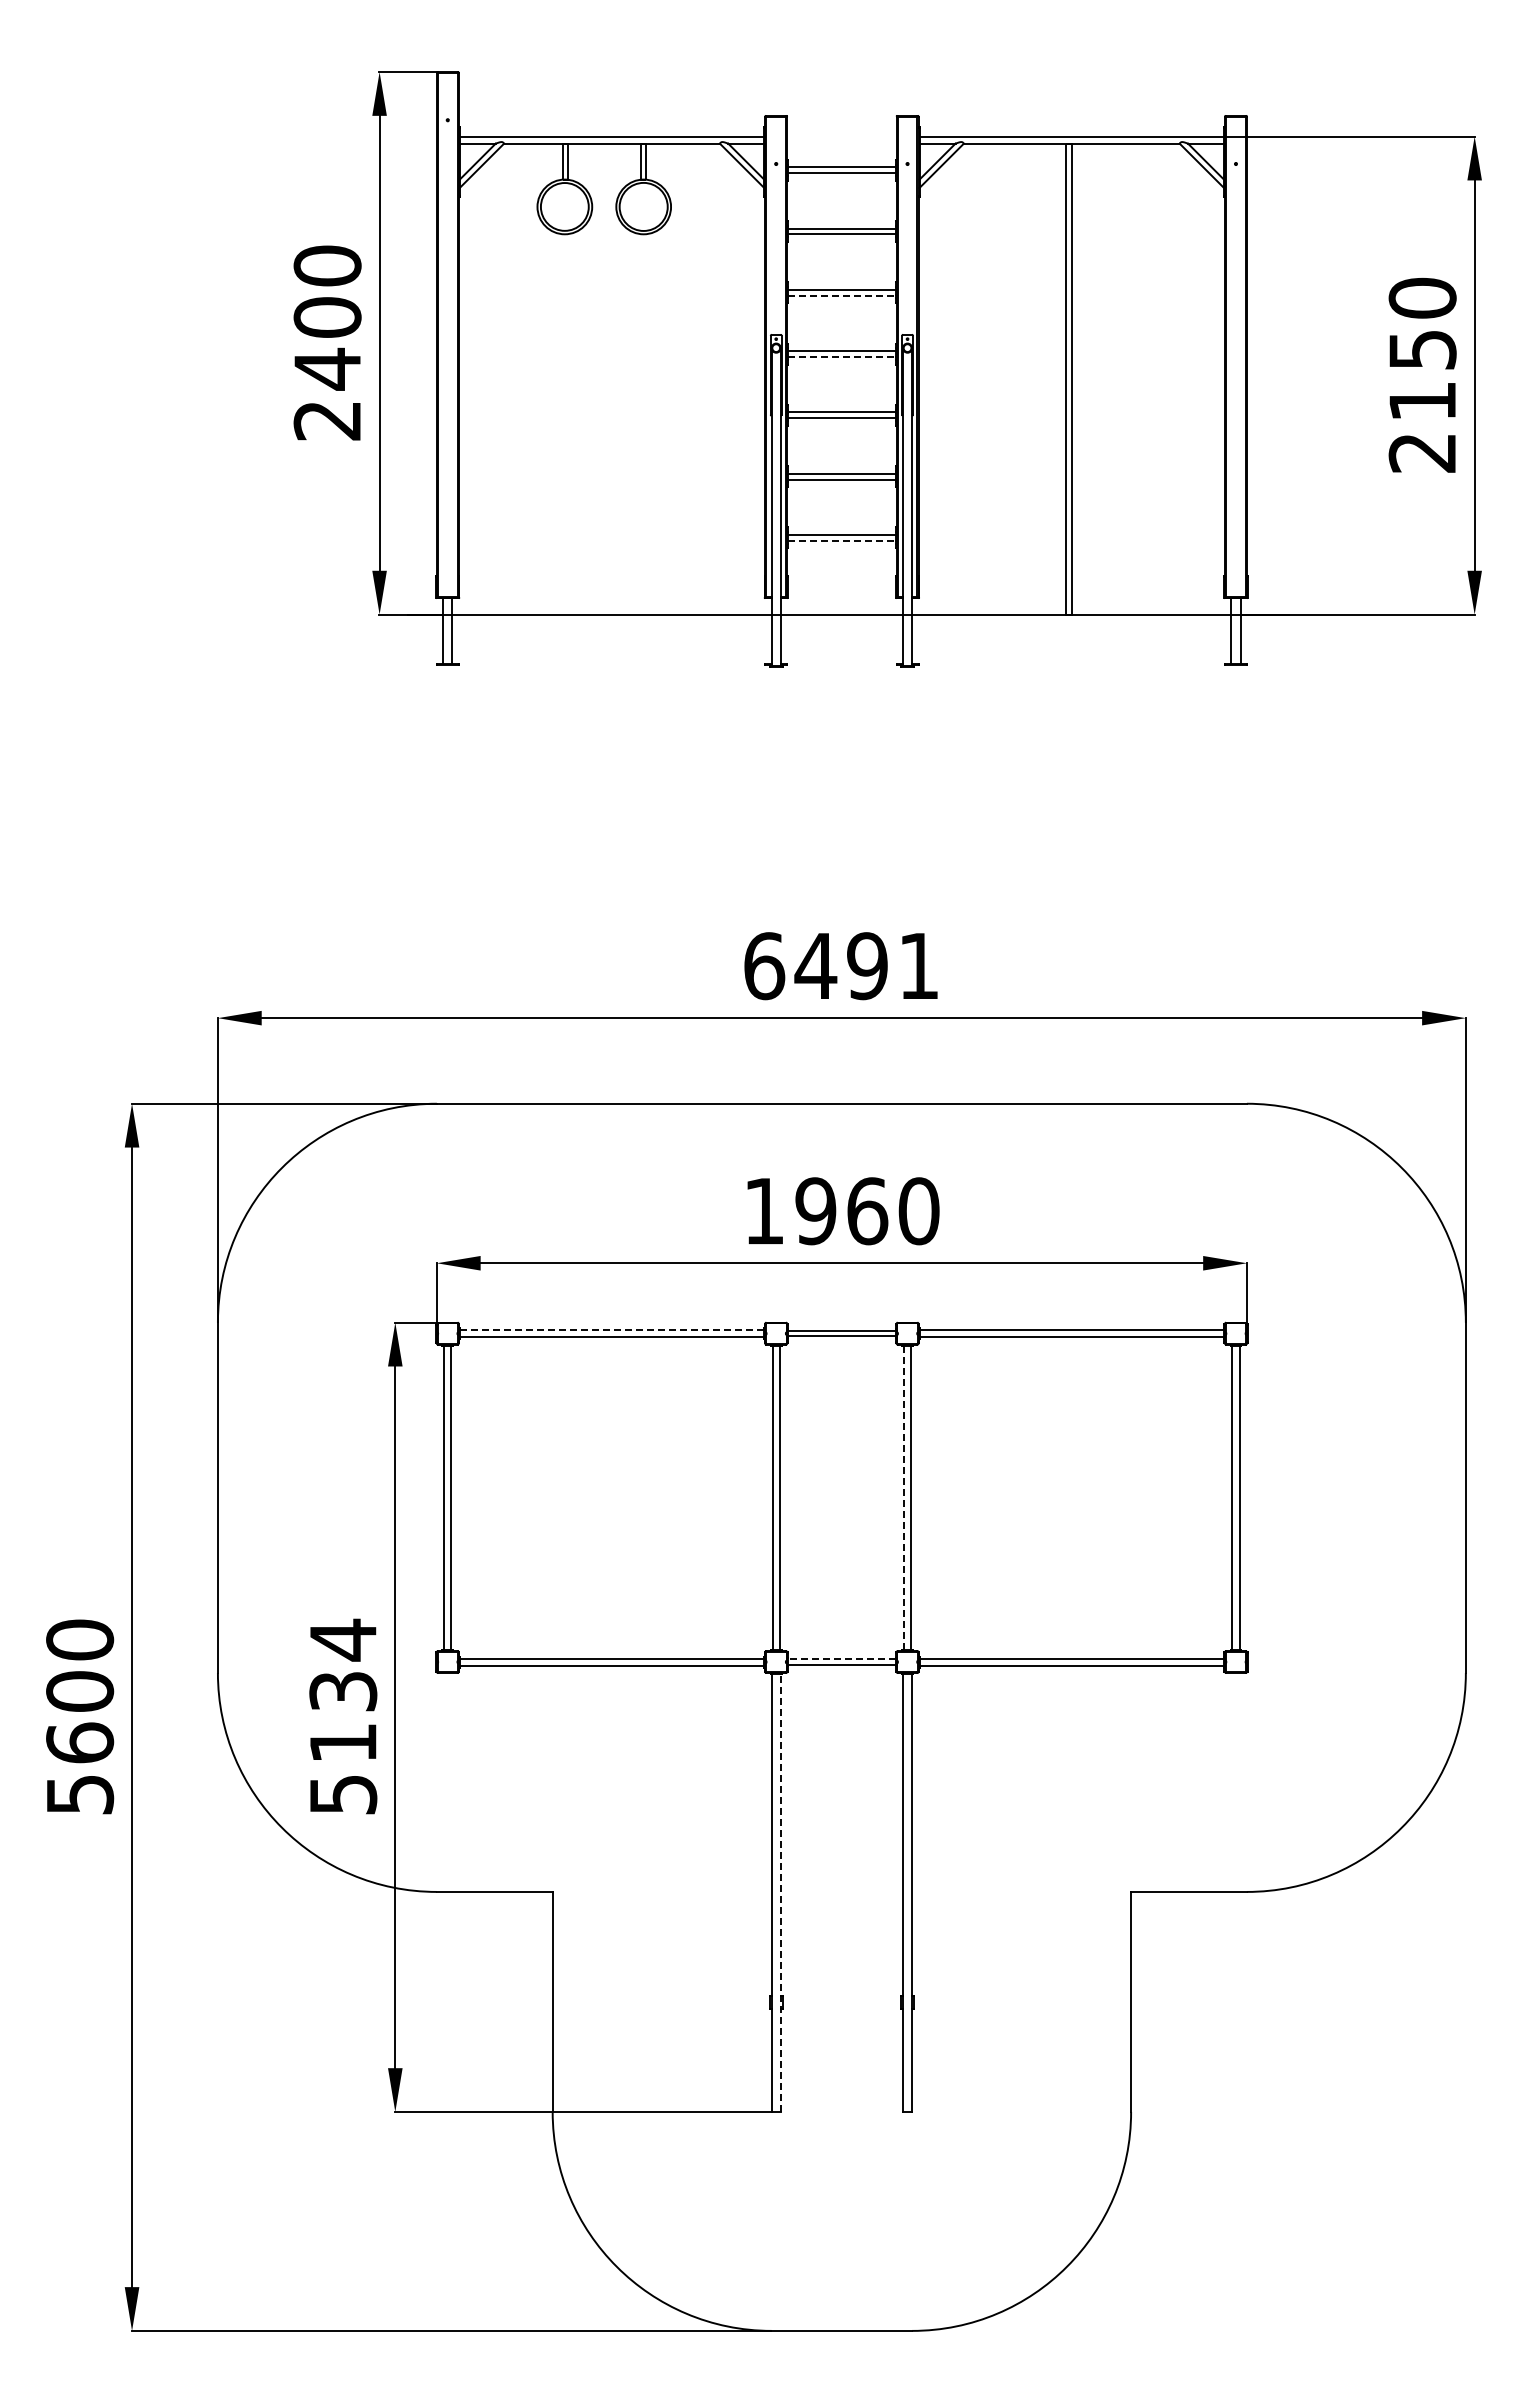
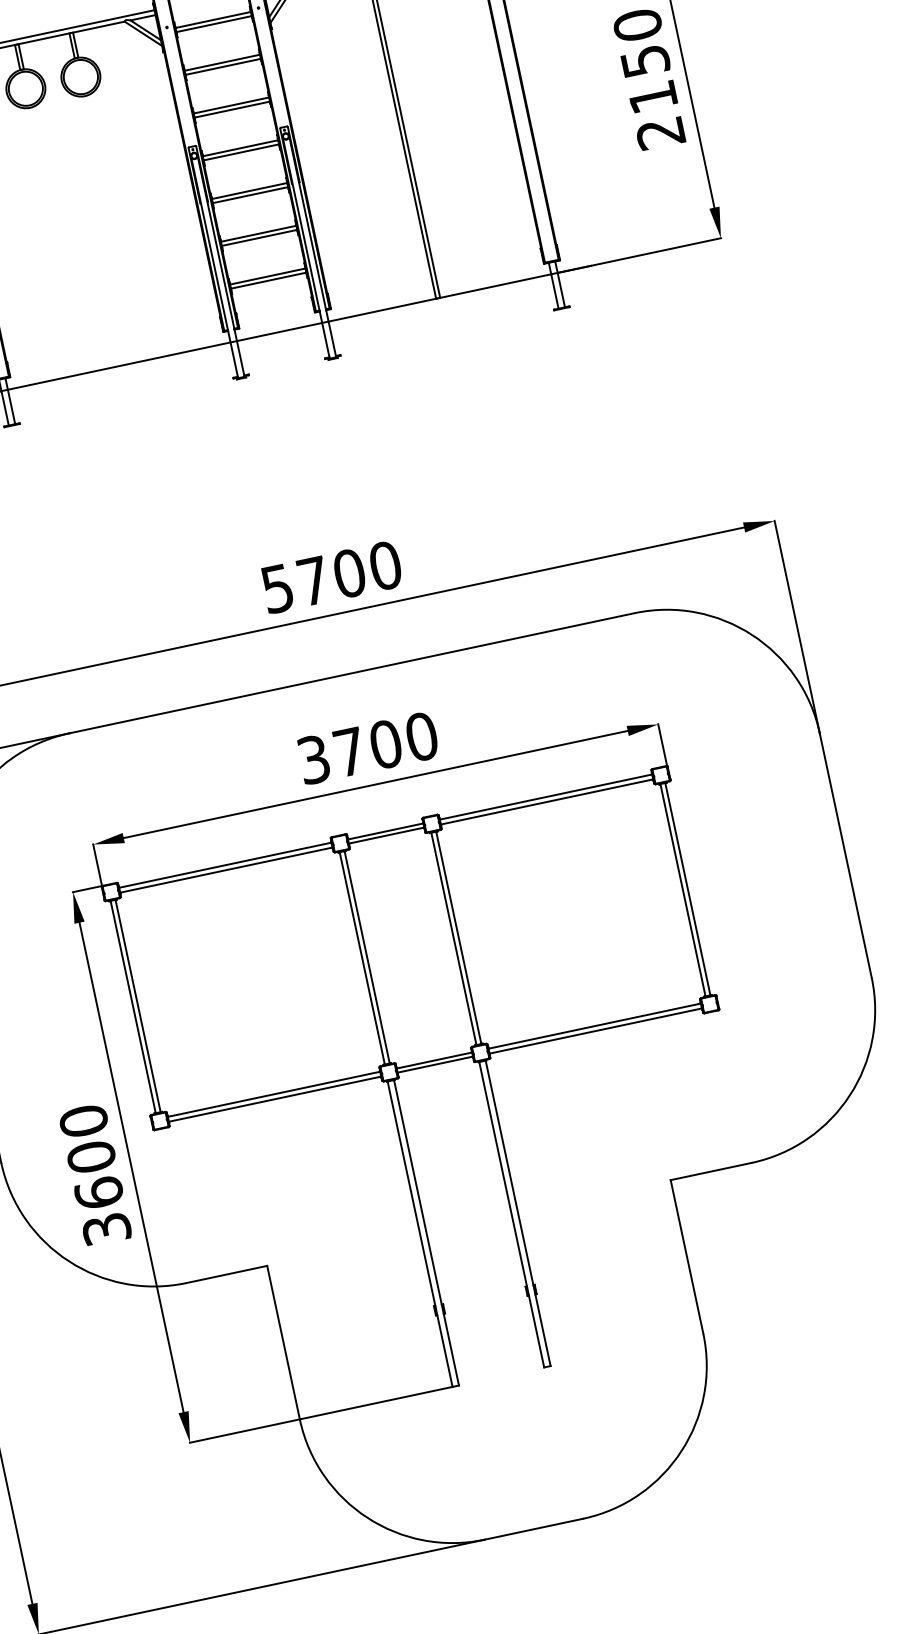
line: (842, 295) -> (232, 109), dashed -> solid
line: (842, 357) -> (241, 152), dashed -> solid
line: (842, 540) -> (269, 280), dashed -> solid
text: (841, 966) -> (331, 577), 6491 -> 5700
text: (816, 1211) -> (350, 752), 1960 -> 3700
line: (611, 1330) -> (225, 865), dashed -> solid
line: (904, 1498) -> (454, 939), dashed -> solid
line: (841, 1658) -> (434, 1060), dashed -> solid
text: (343, 1715) -> (95, 1173), 5134 -> 3600
line: (780, 1893) -> (426, 1233), dashed -> solid

